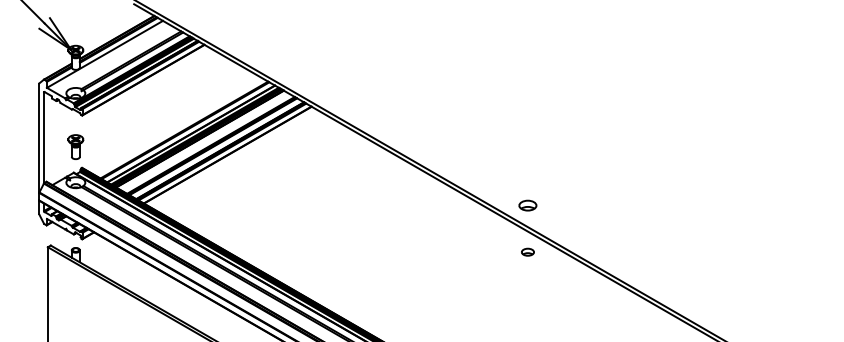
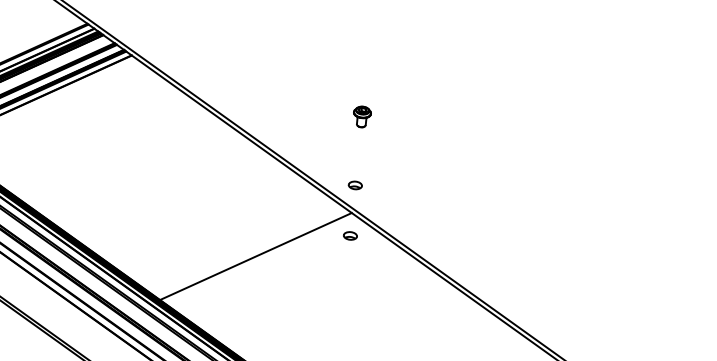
part: (527, 141) -> (361, 116), added
part: (527, 205) -> (354, 185), size x0.71
line: (443, 279) -> (256, 256), added

